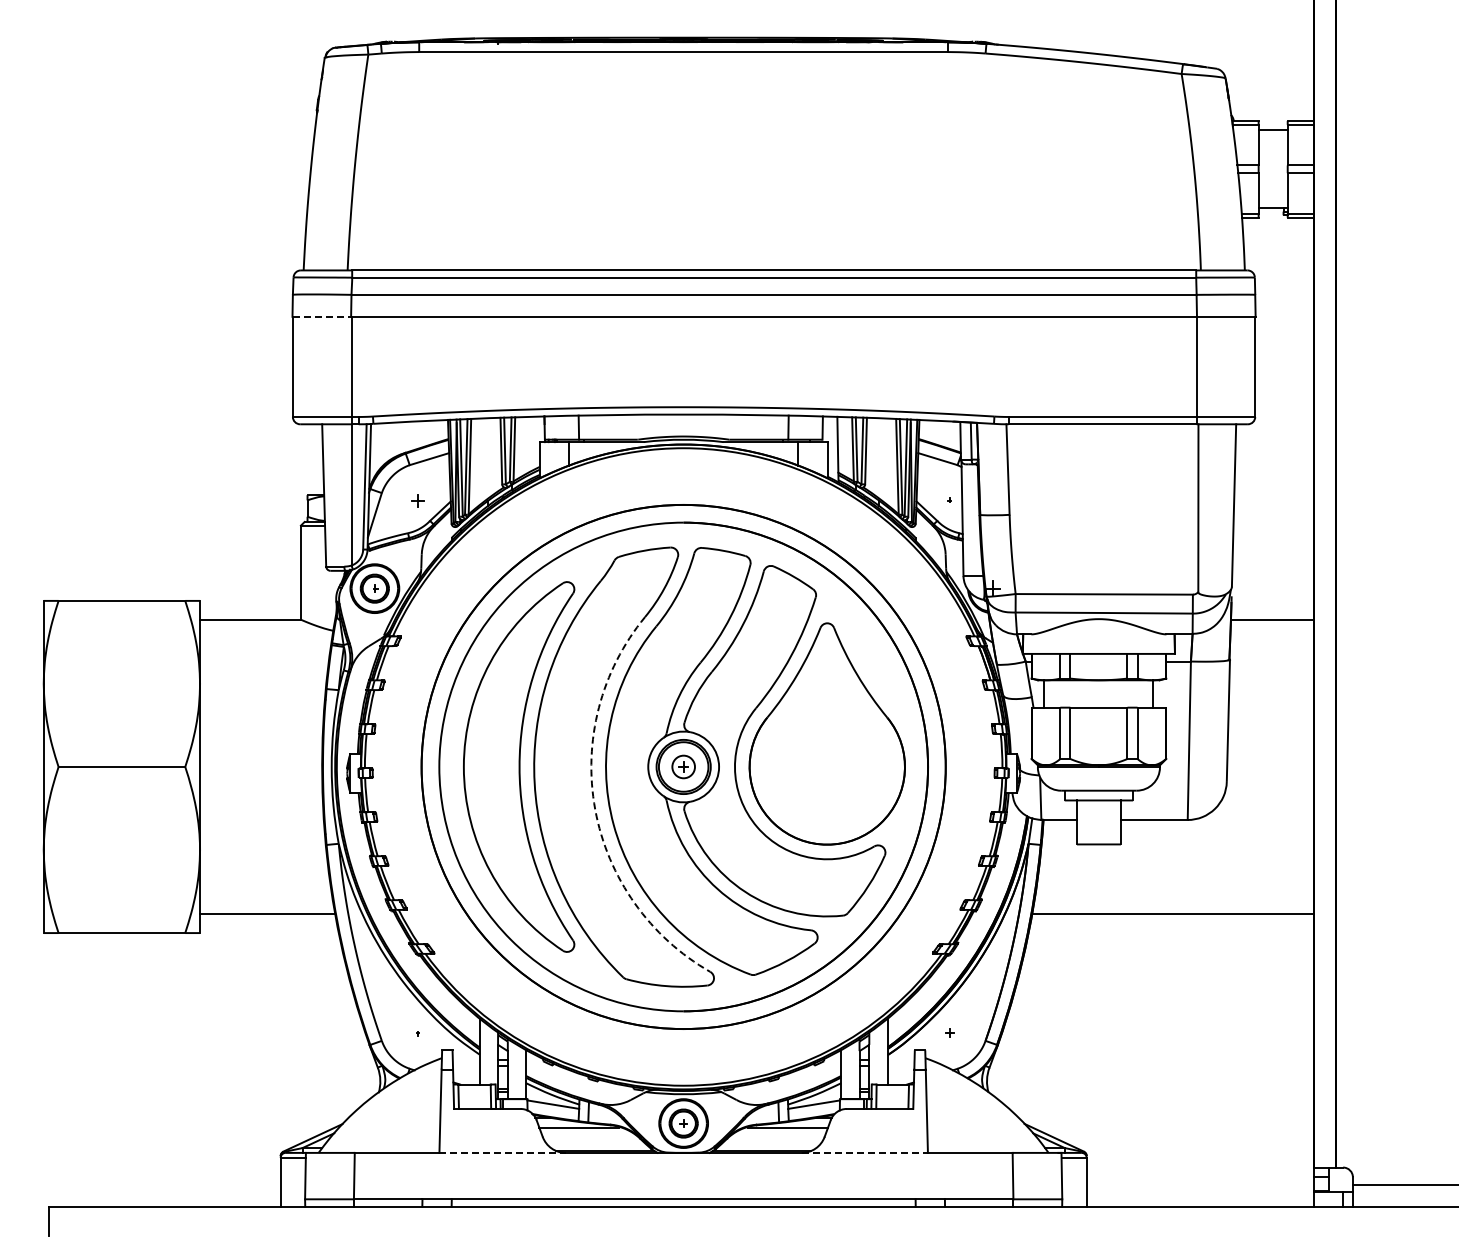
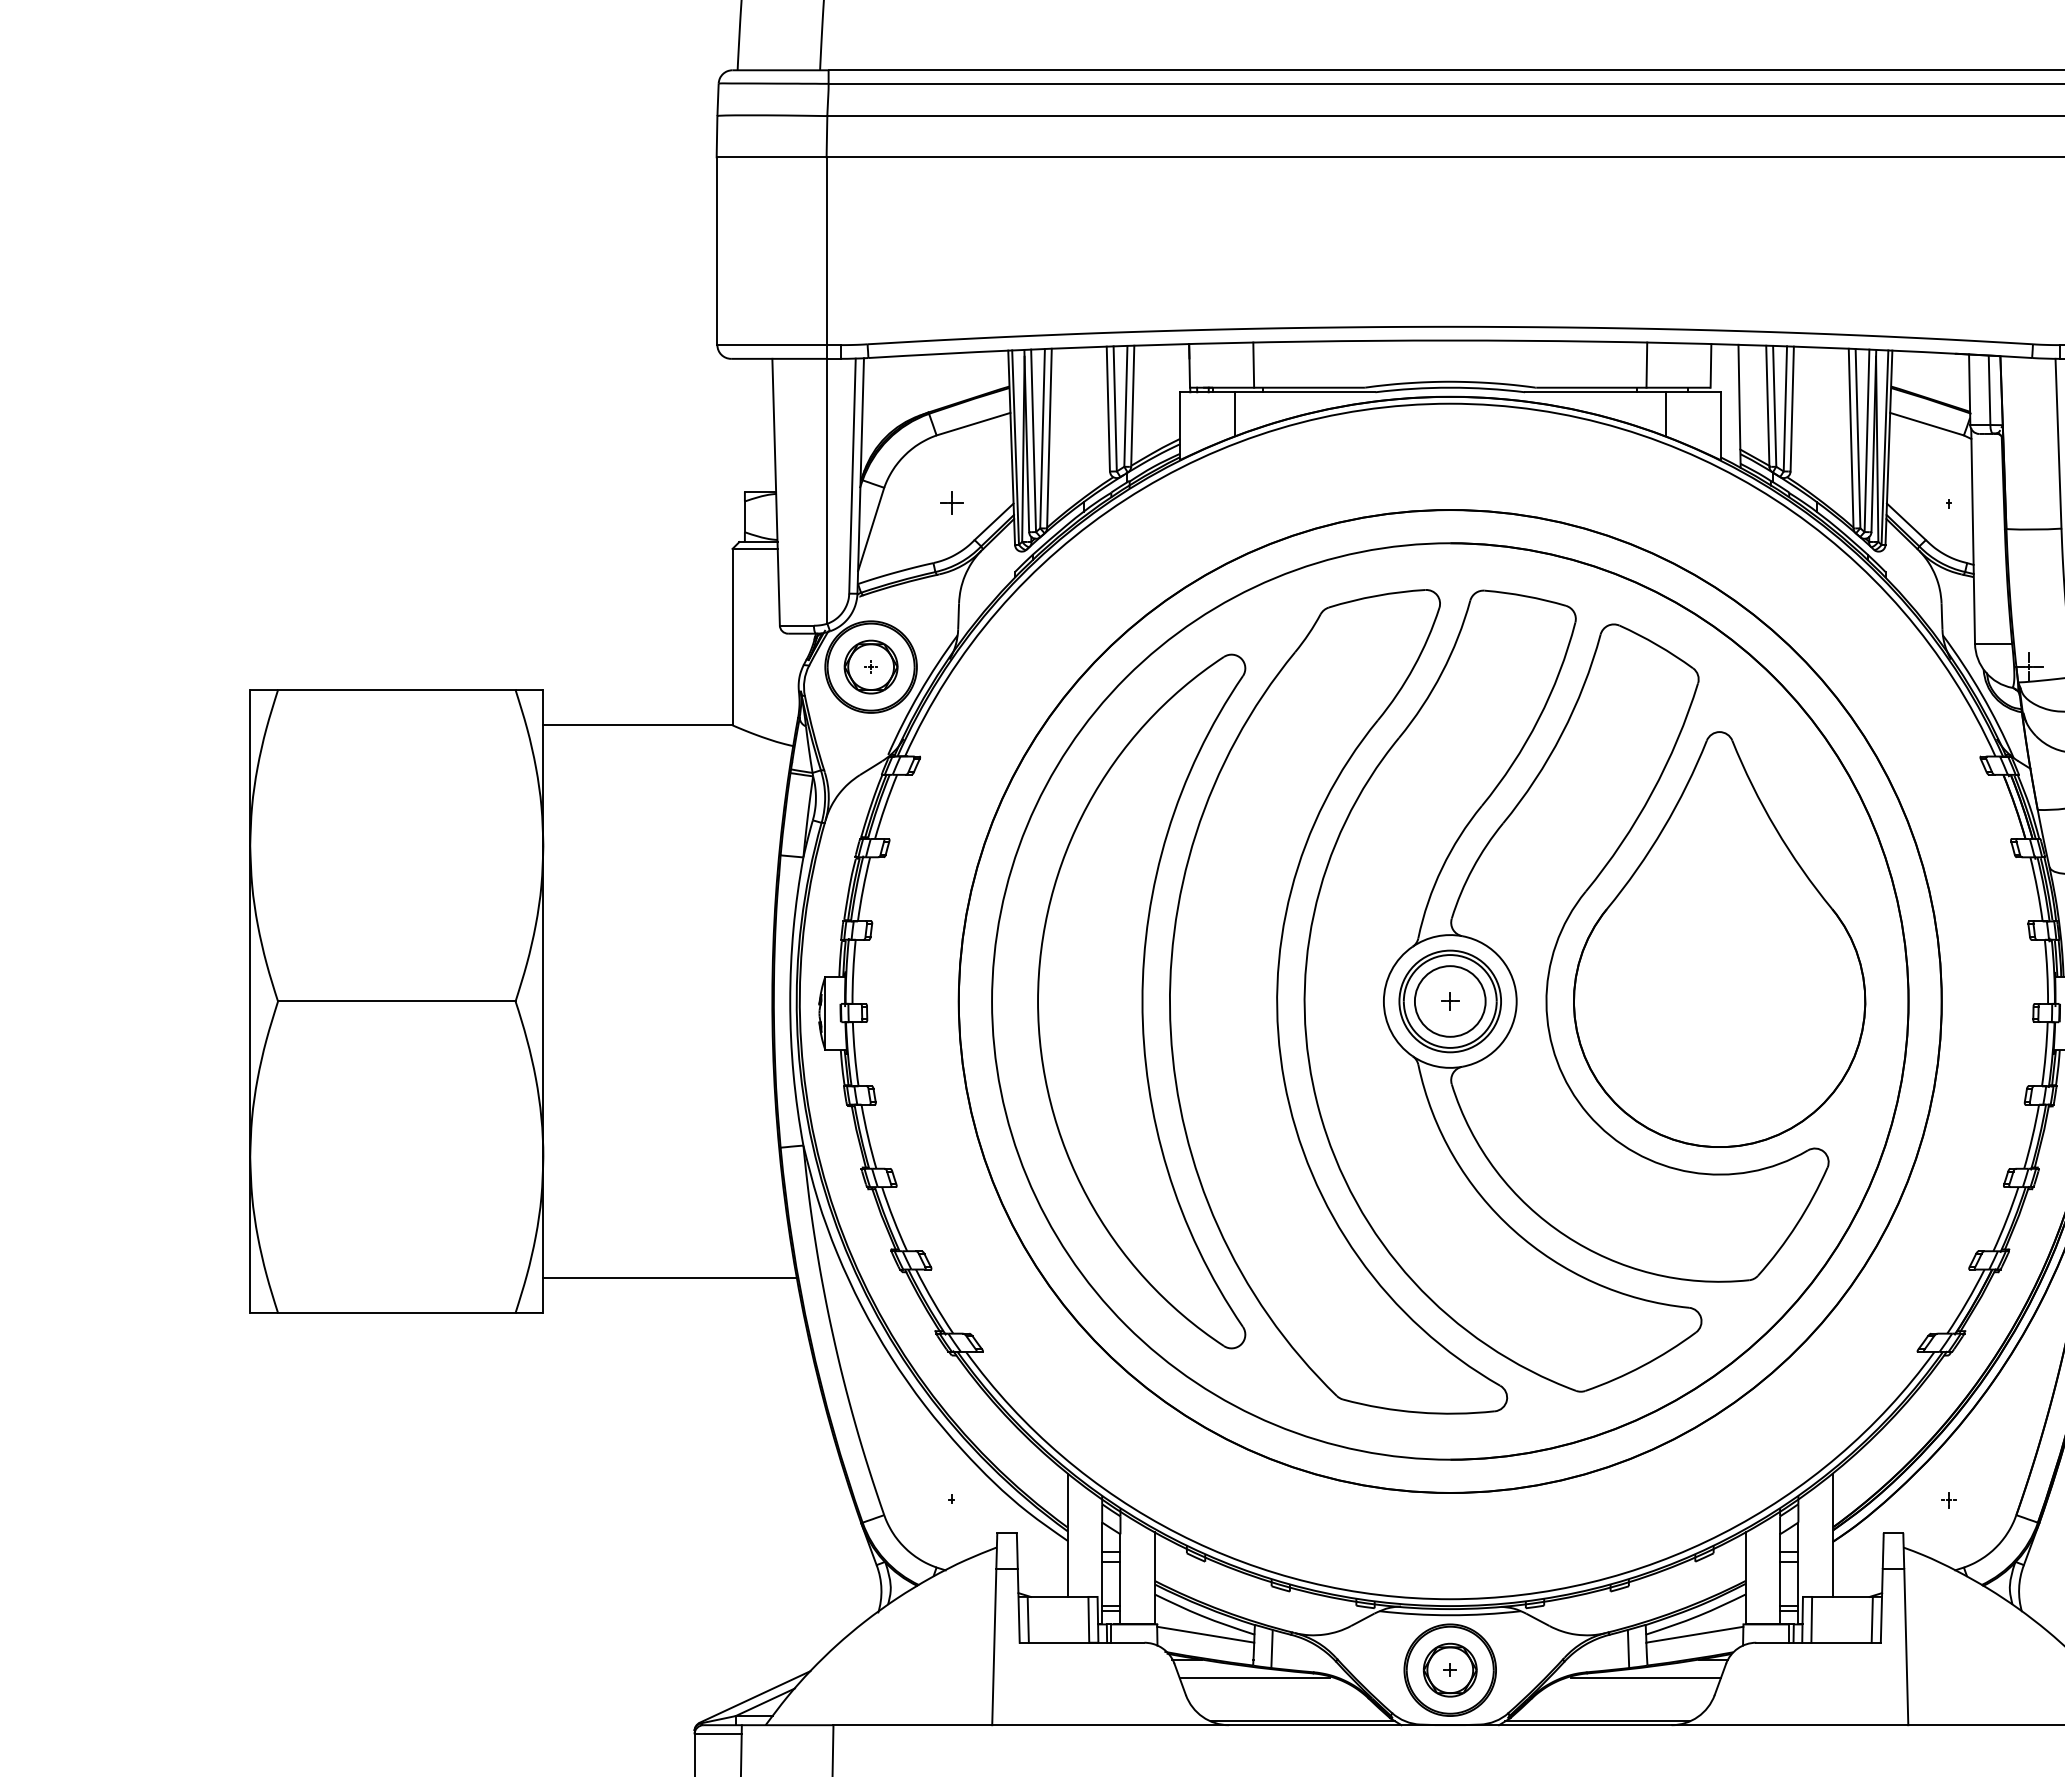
line: (322, 316) -> (772, 156), dashed -> solid
circle: (683, 766) -> (1449, 1000), size x1.67
arc: (595, 809) -> (1284, 1081), dashed -> solid
line: (503, 1152) -> (1112, 1724), dashed -> solid
line: (865, 1152) -> (1791, 1724), dashed -> solid

